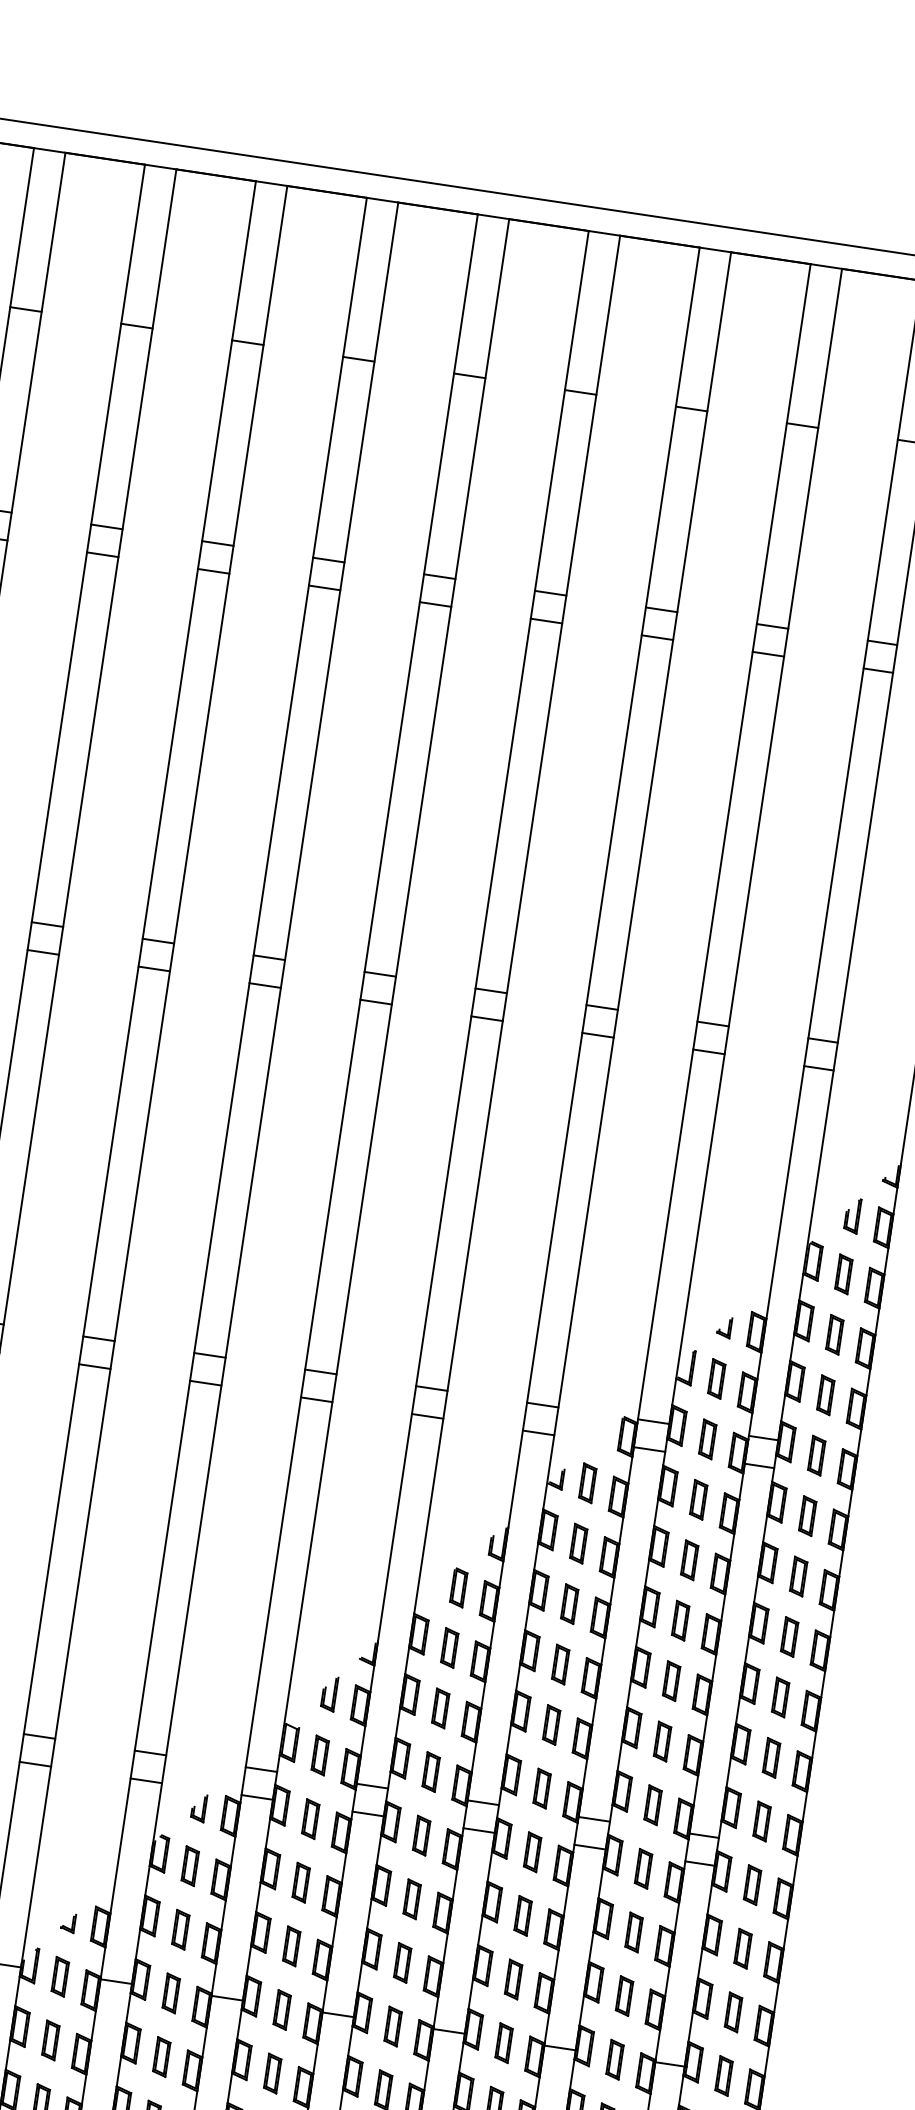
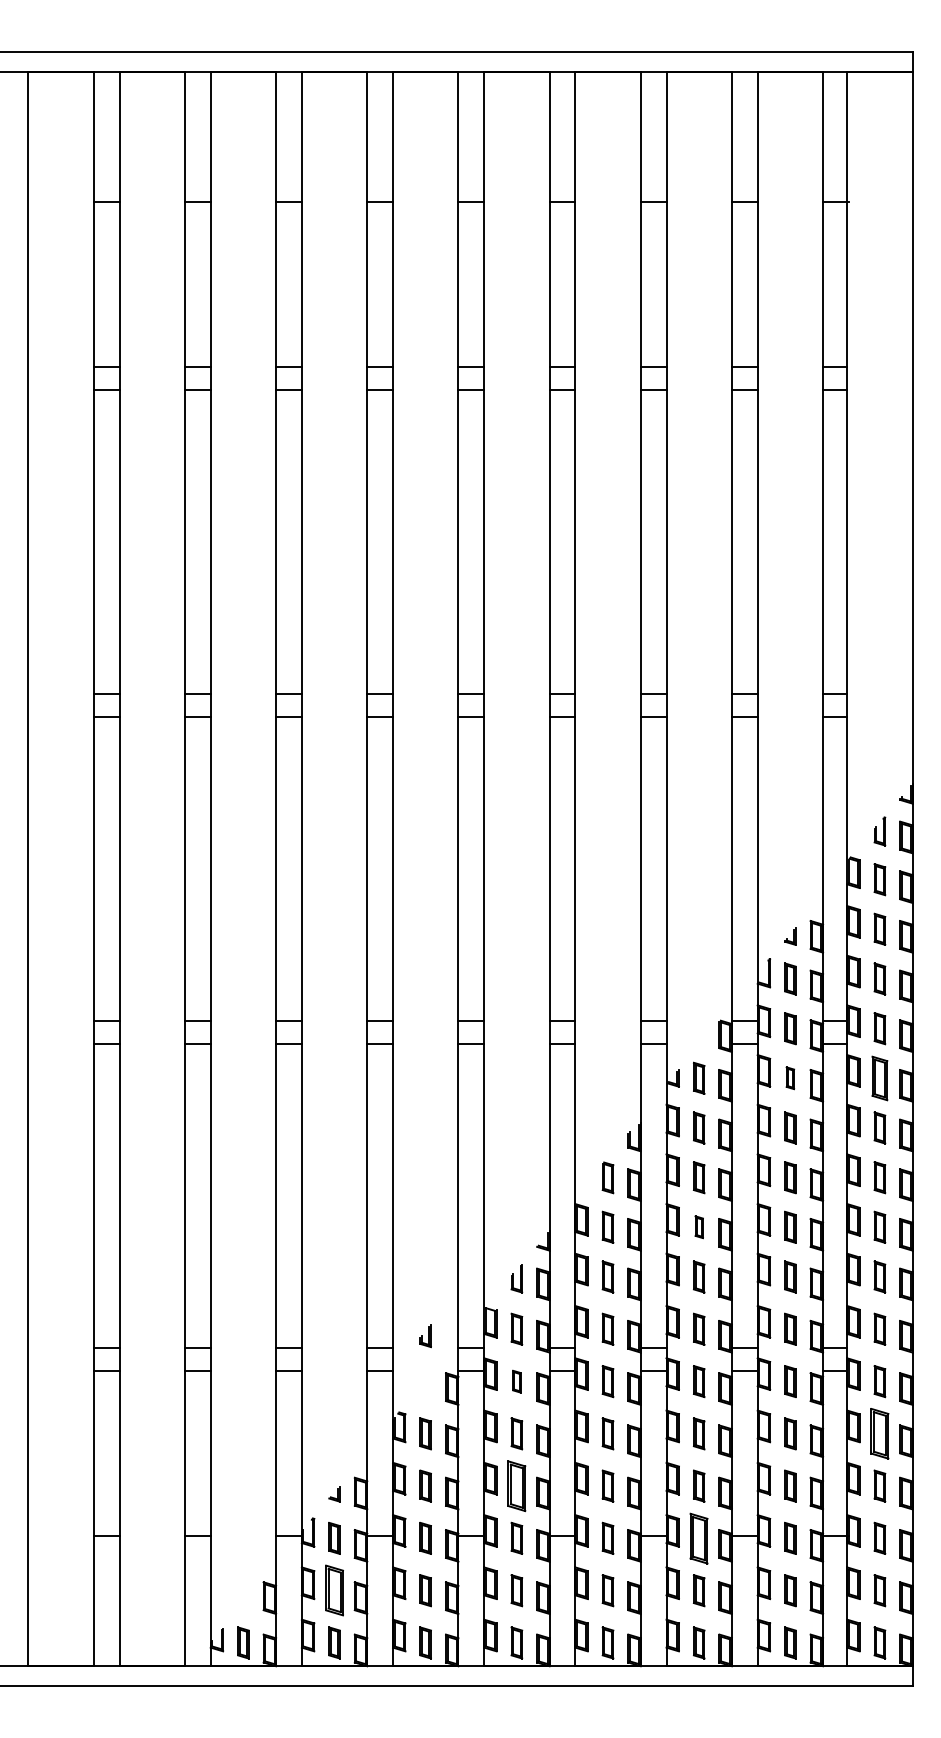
part: (699, 1498) -> (790, 1077), size x0.7
part: (807, 1515) -> (879, 1077), size x1.4
part: (561, 1663) -> (699, 1226), size x0.7
part: (198, 1808) -> (425, 1336), moved
part: (310, 1818) -> (516, 1381), size x0.7
part: (291, 1945) -> (516, 1485), size x1.6
part: (742, 1948) -> (879, 1433), size x1.6
part: (50, 2040) -> (334, 1590), size x1.6
part: (504, 2042) -> (699, 1537), size x1.6

